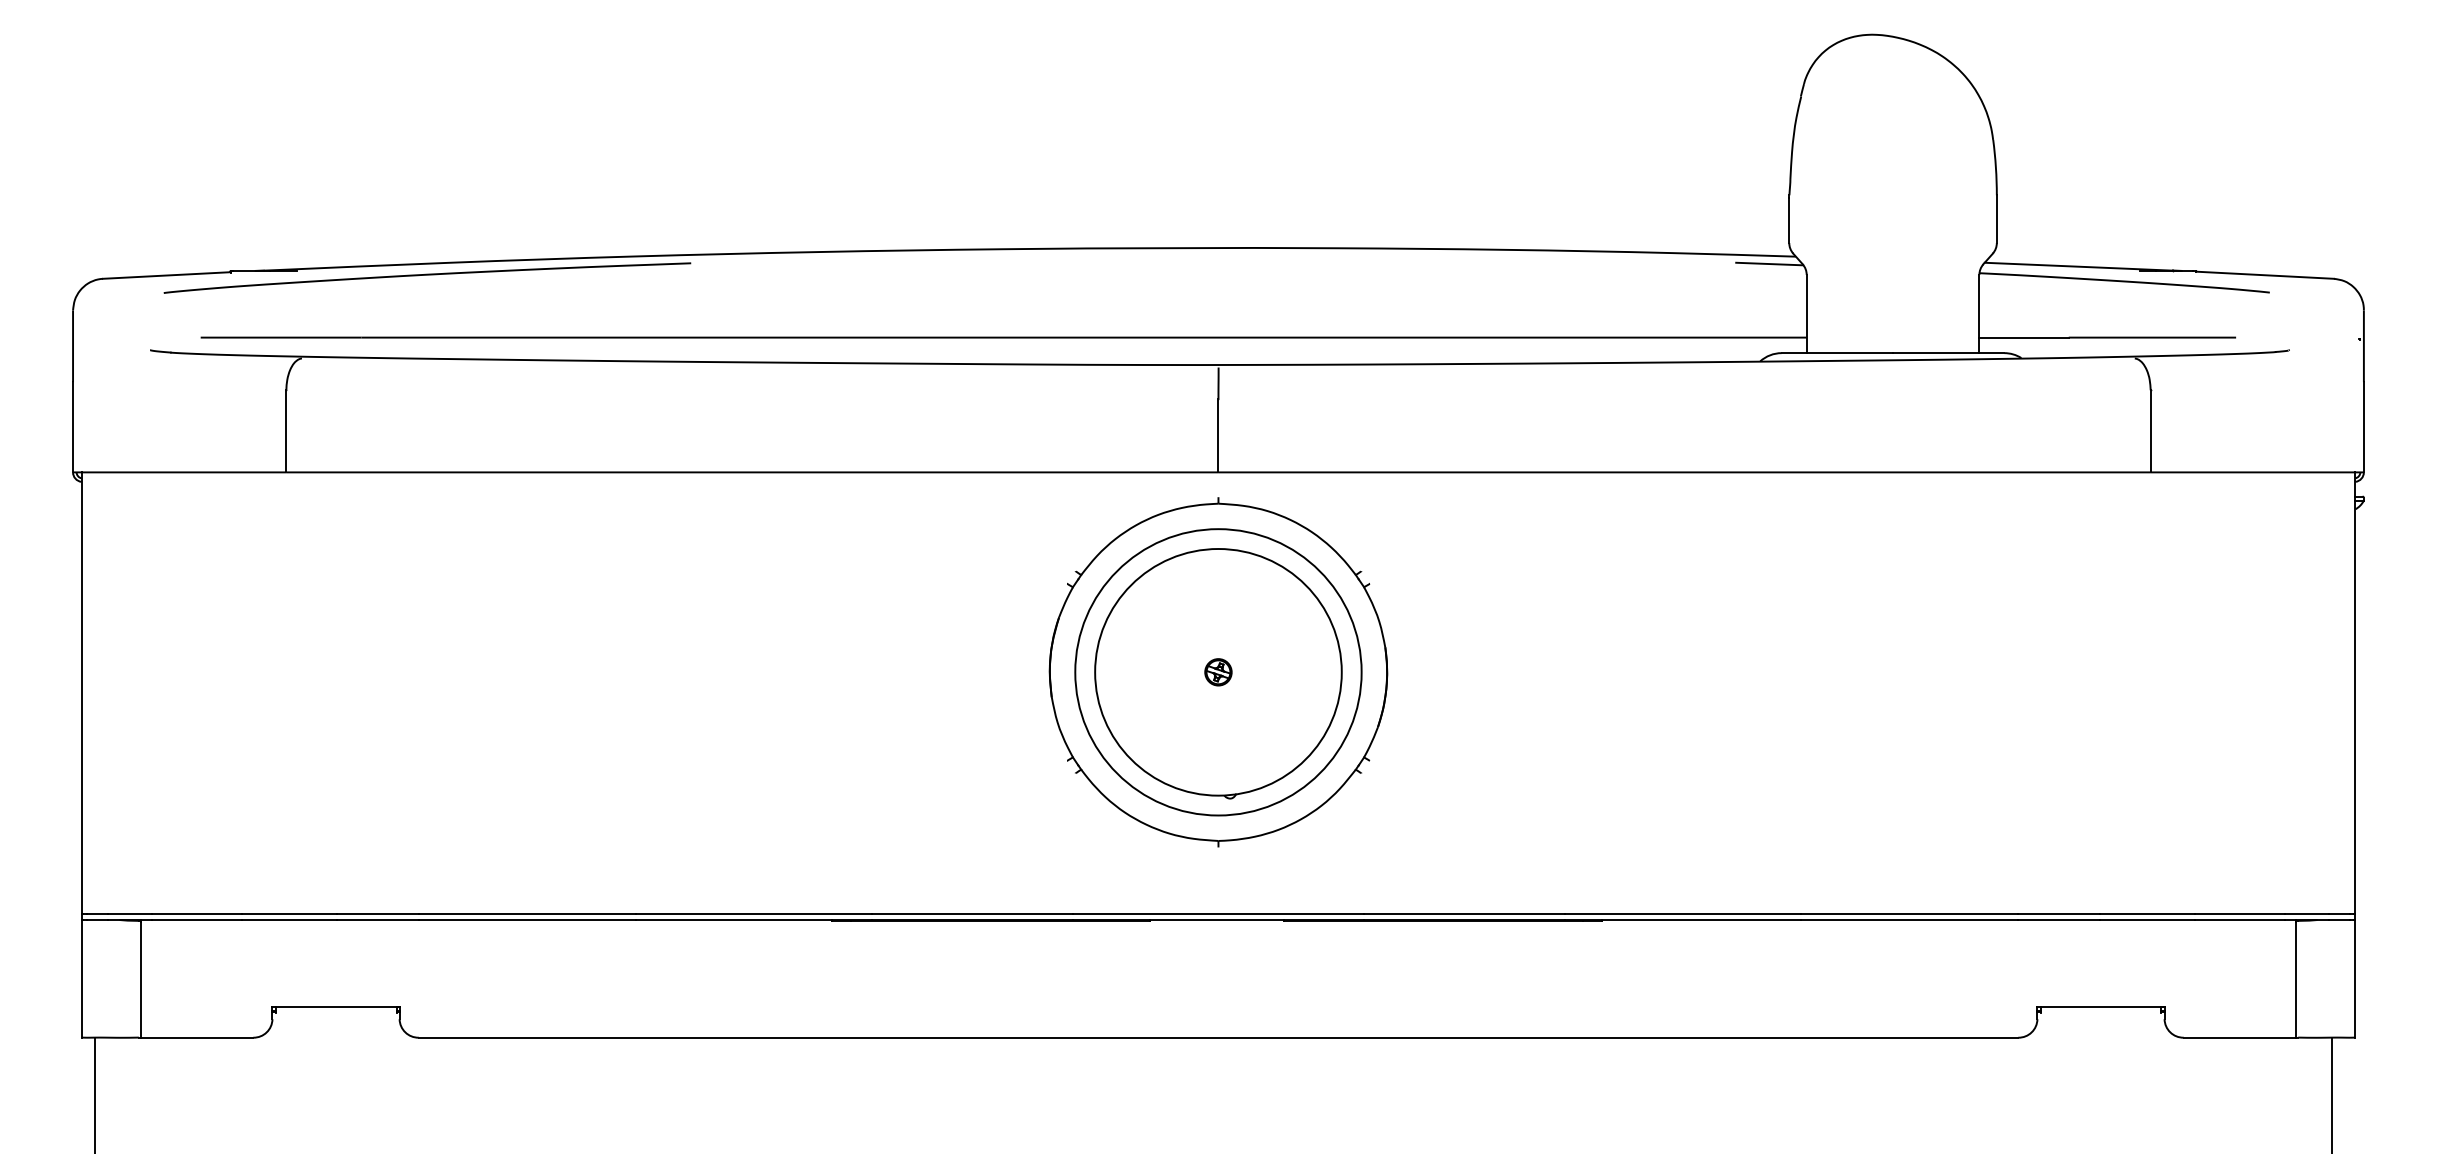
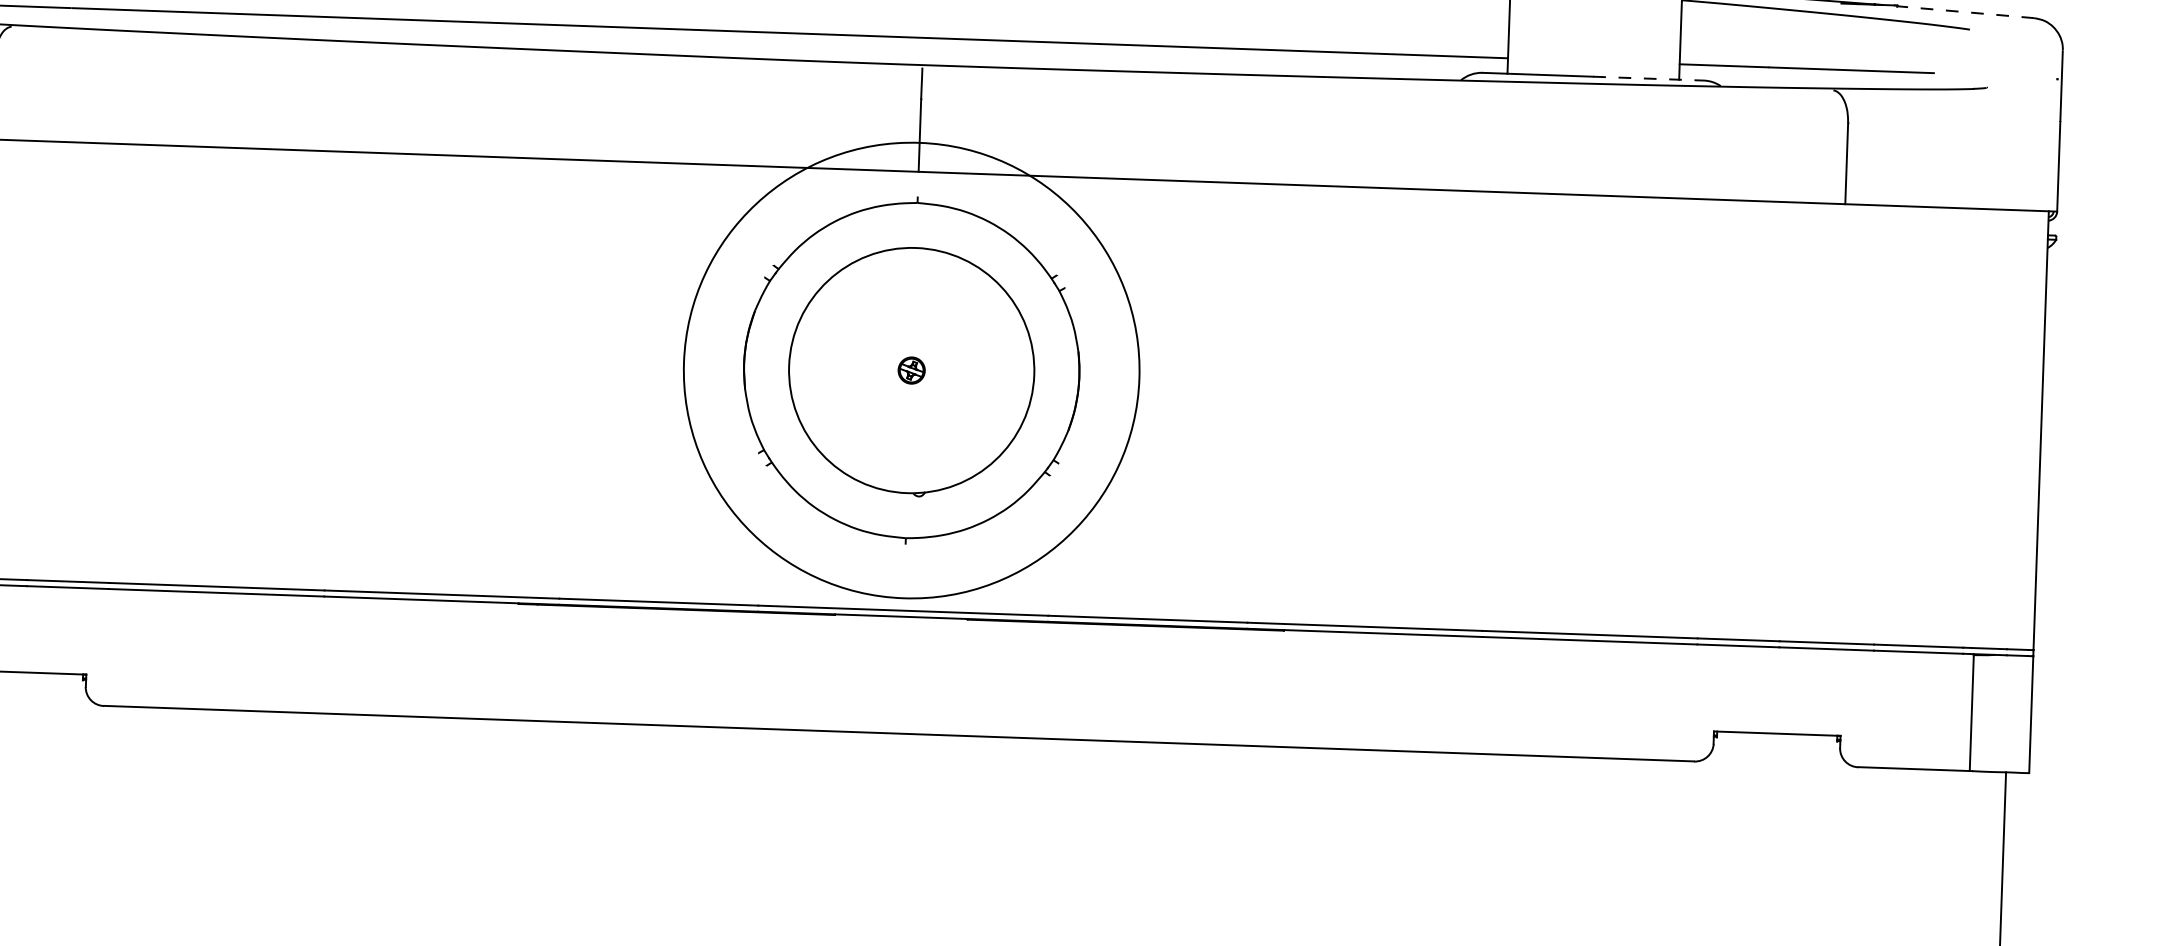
line: (2264, 275) -> (1965, 12), solid -> dashed
line: (1948, 353) -> (1648, 79), solid -> dashed
circle: (1218, 672) -> (911, 370), size x1.6

